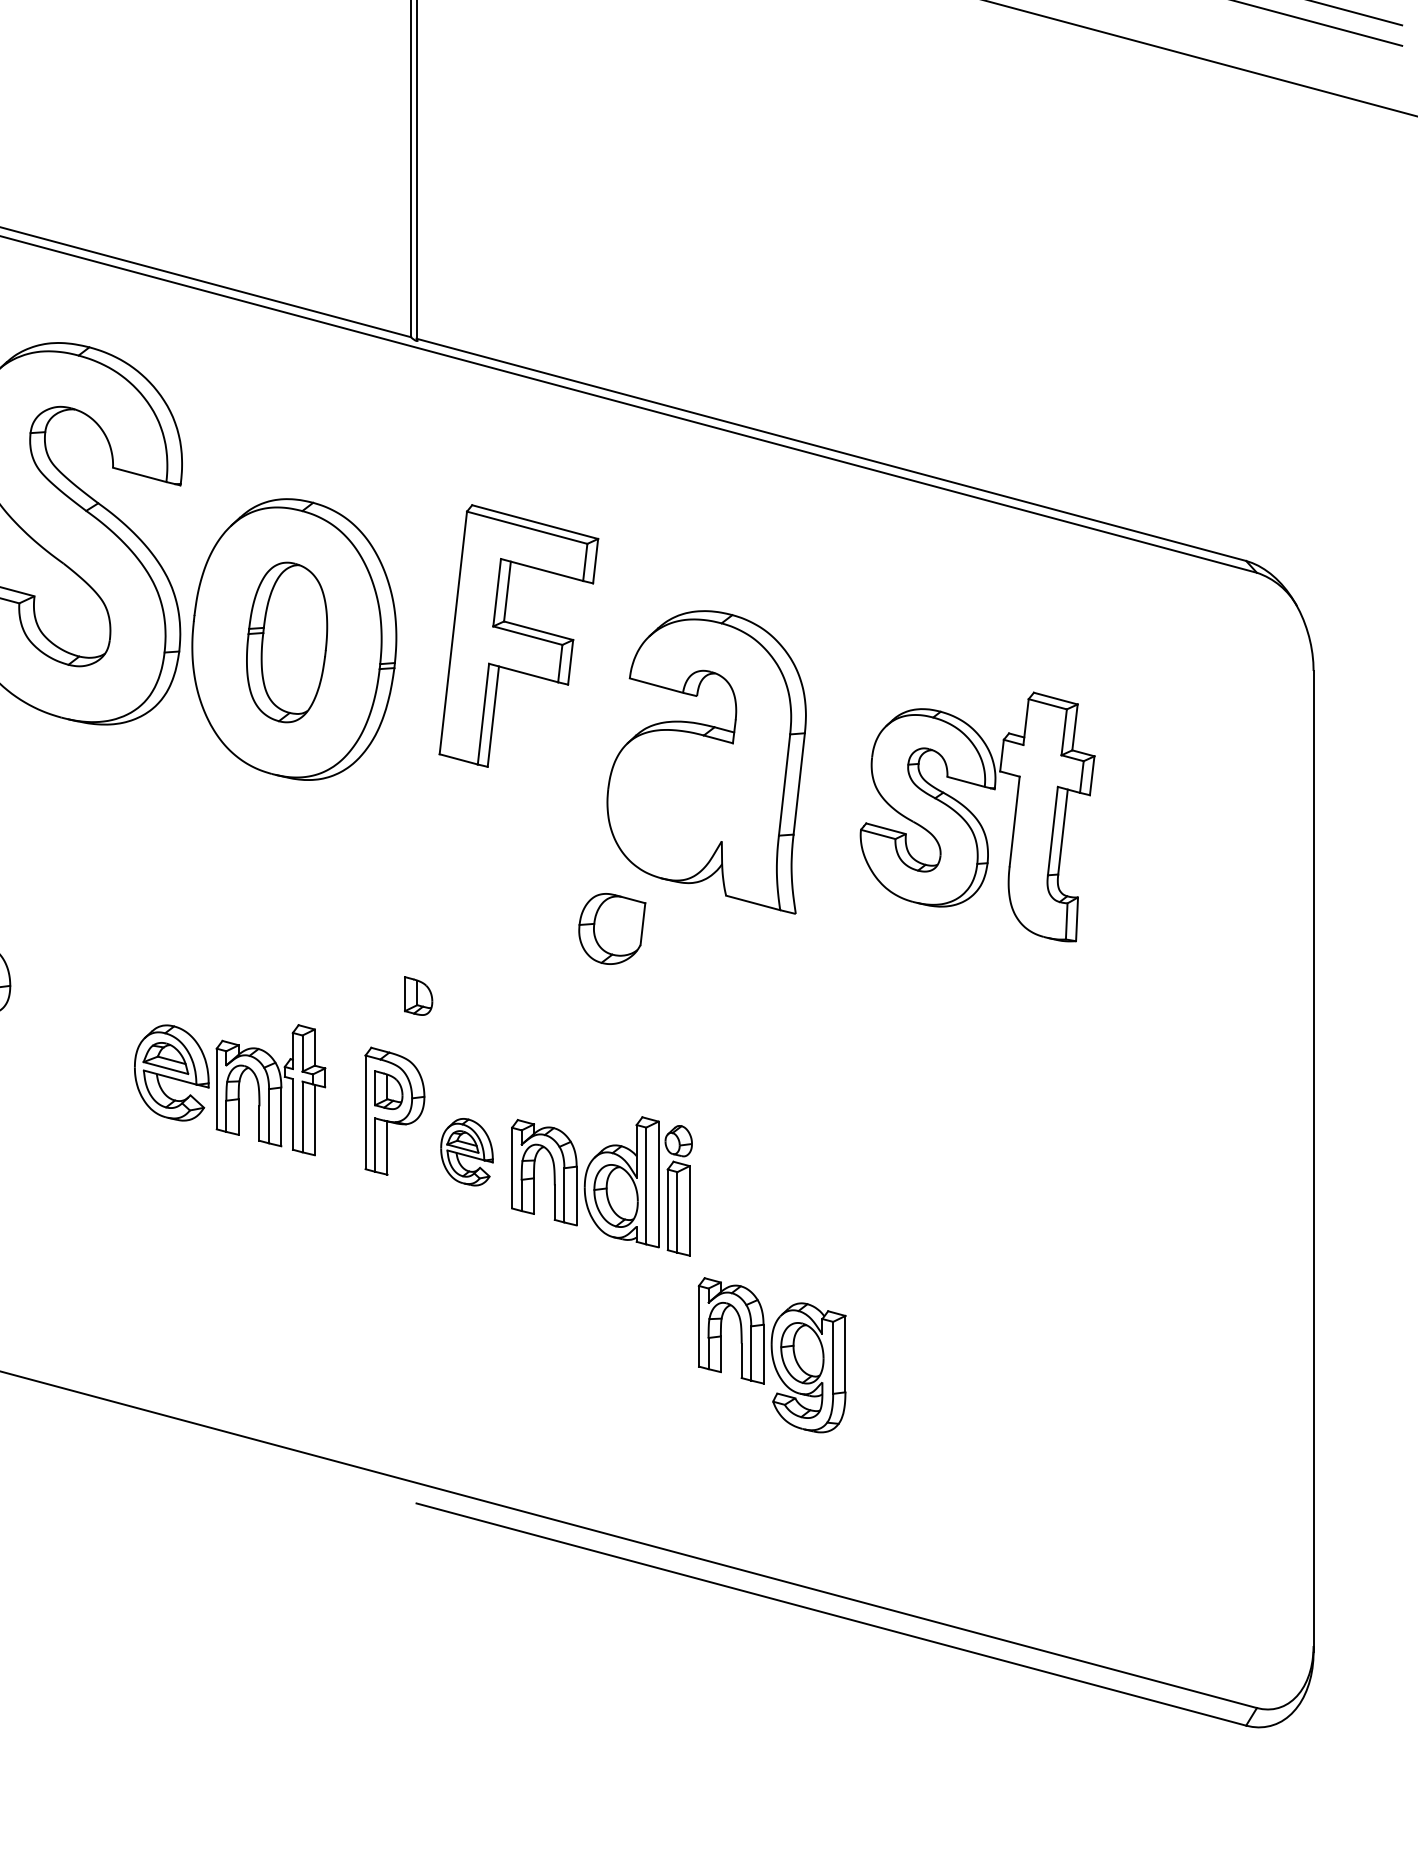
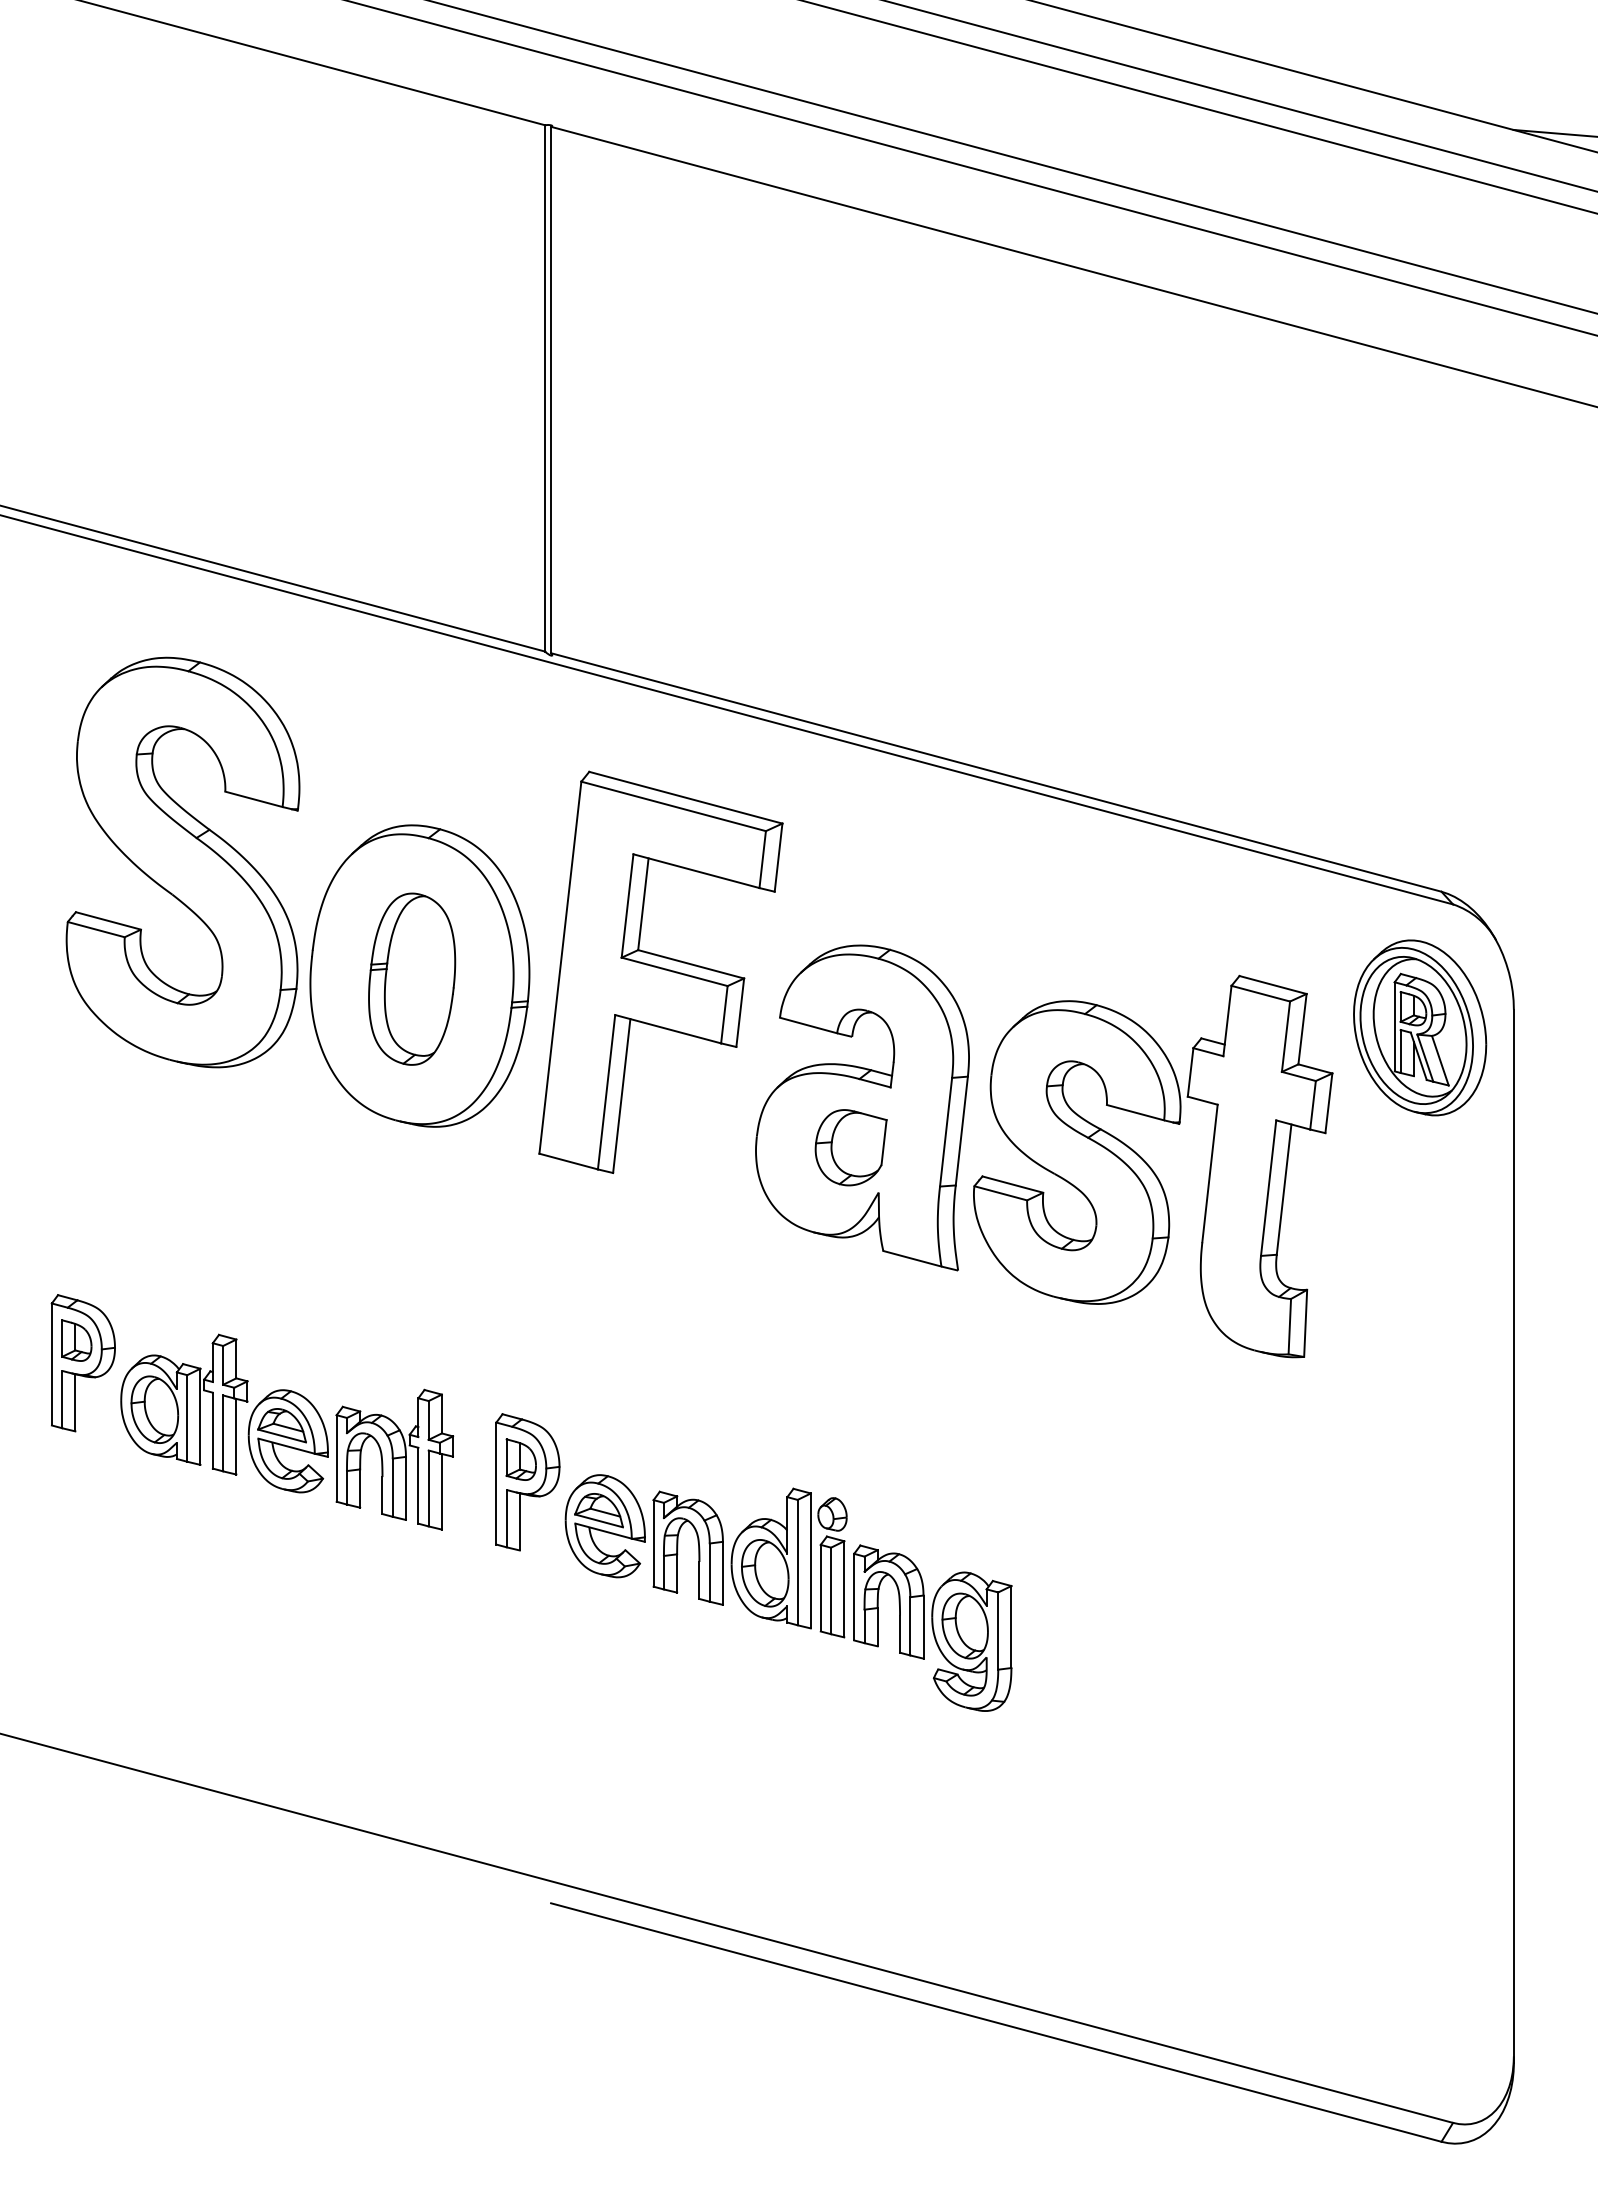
part: (518, 635) -> (660, 971), size x1.43
part: (1226, 687) -> (1420, 1027), added
part: (977, 816) -> (1153, 1166), size x1.43
part: (611, 928) -> (850, 1147), moved
part: (417, 995) -> (552, 1358), removed
part: (75, 1038) -> (184, 1404), added
part: (466, 1152) -> (604, 1526), size x1.43
part: (771, 1354) -> (932, 1627), moved

